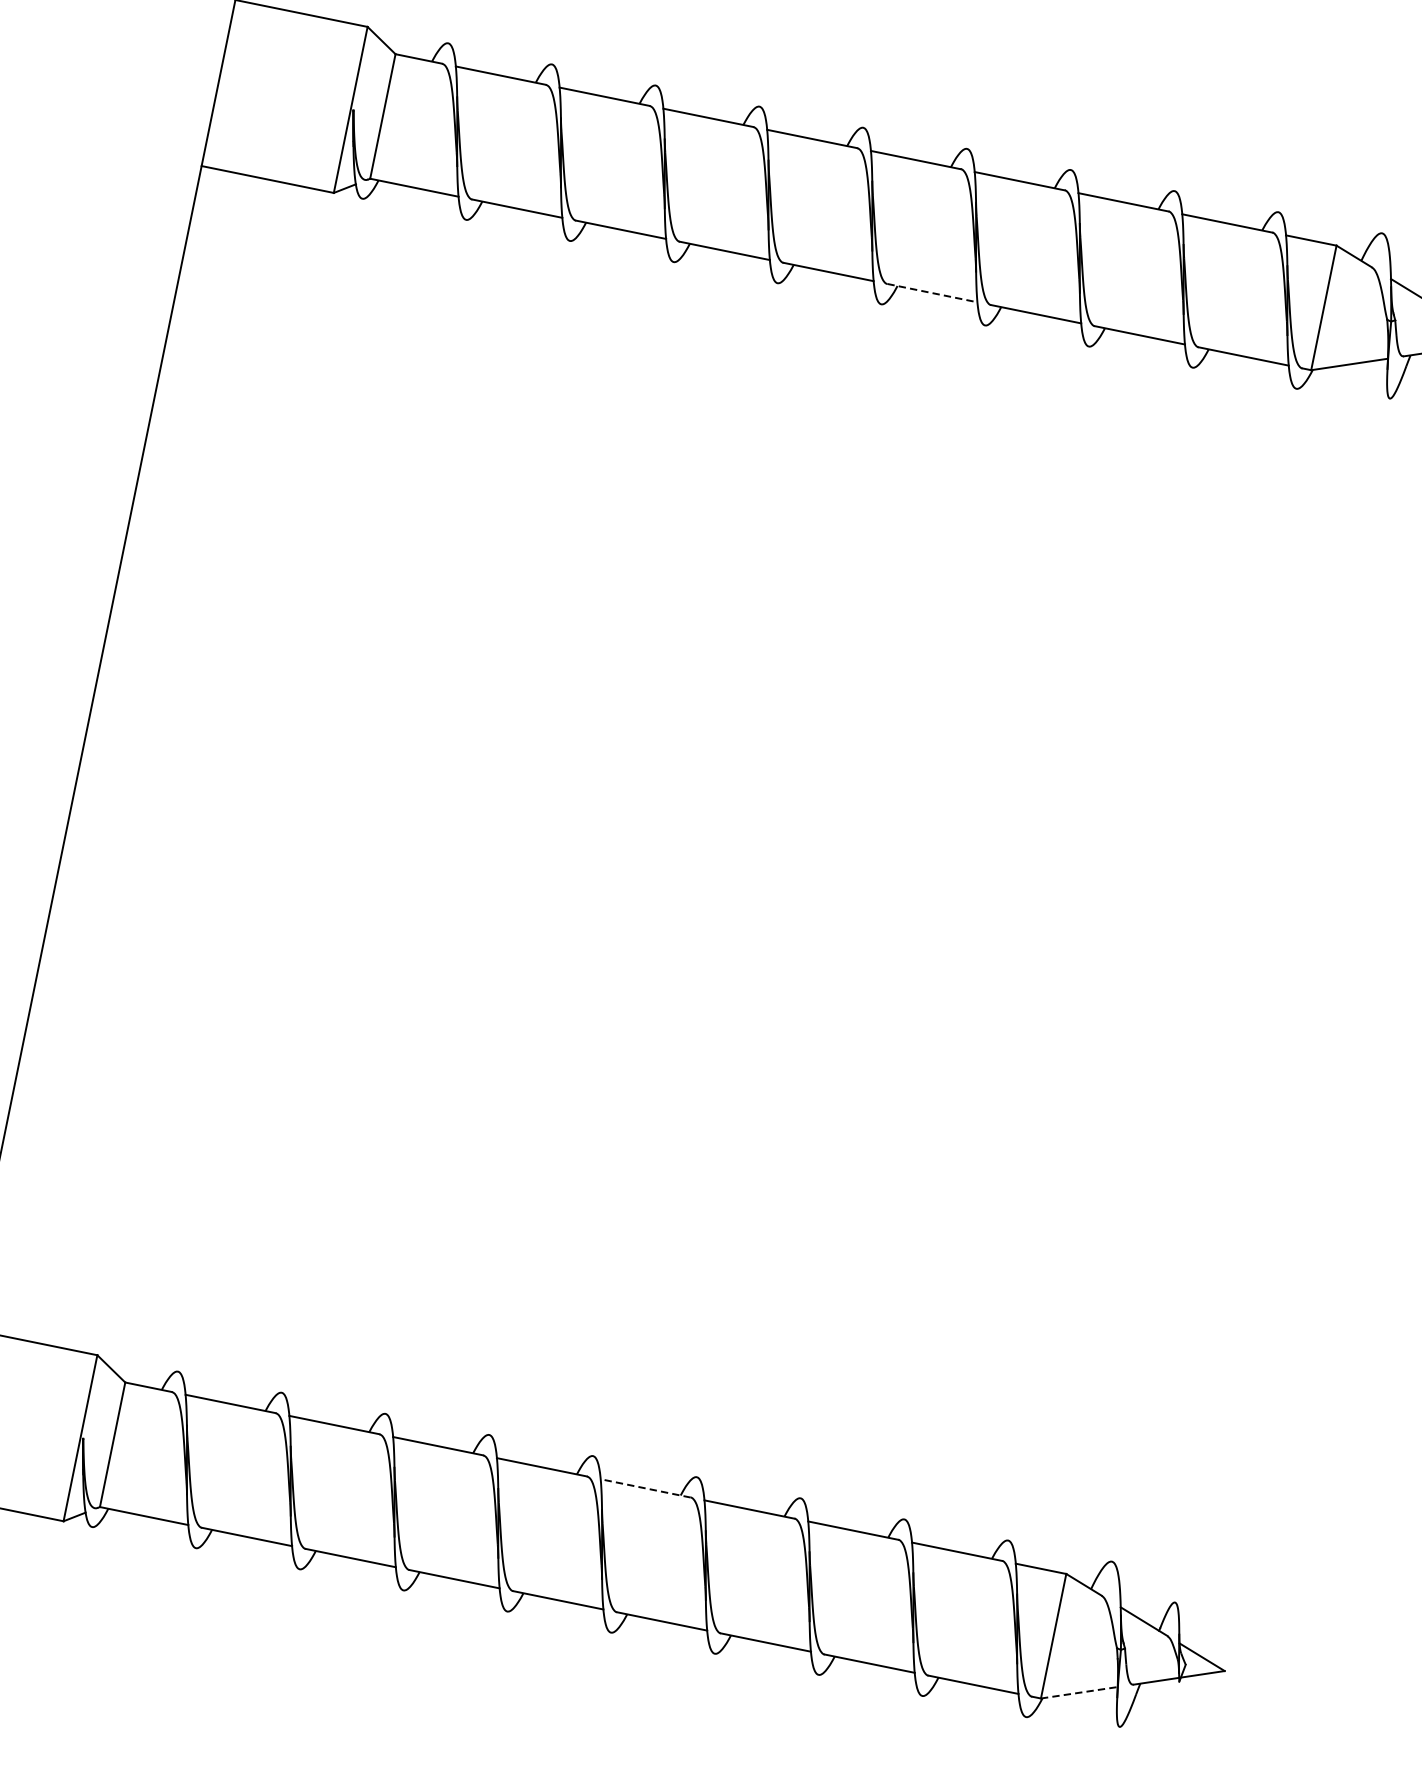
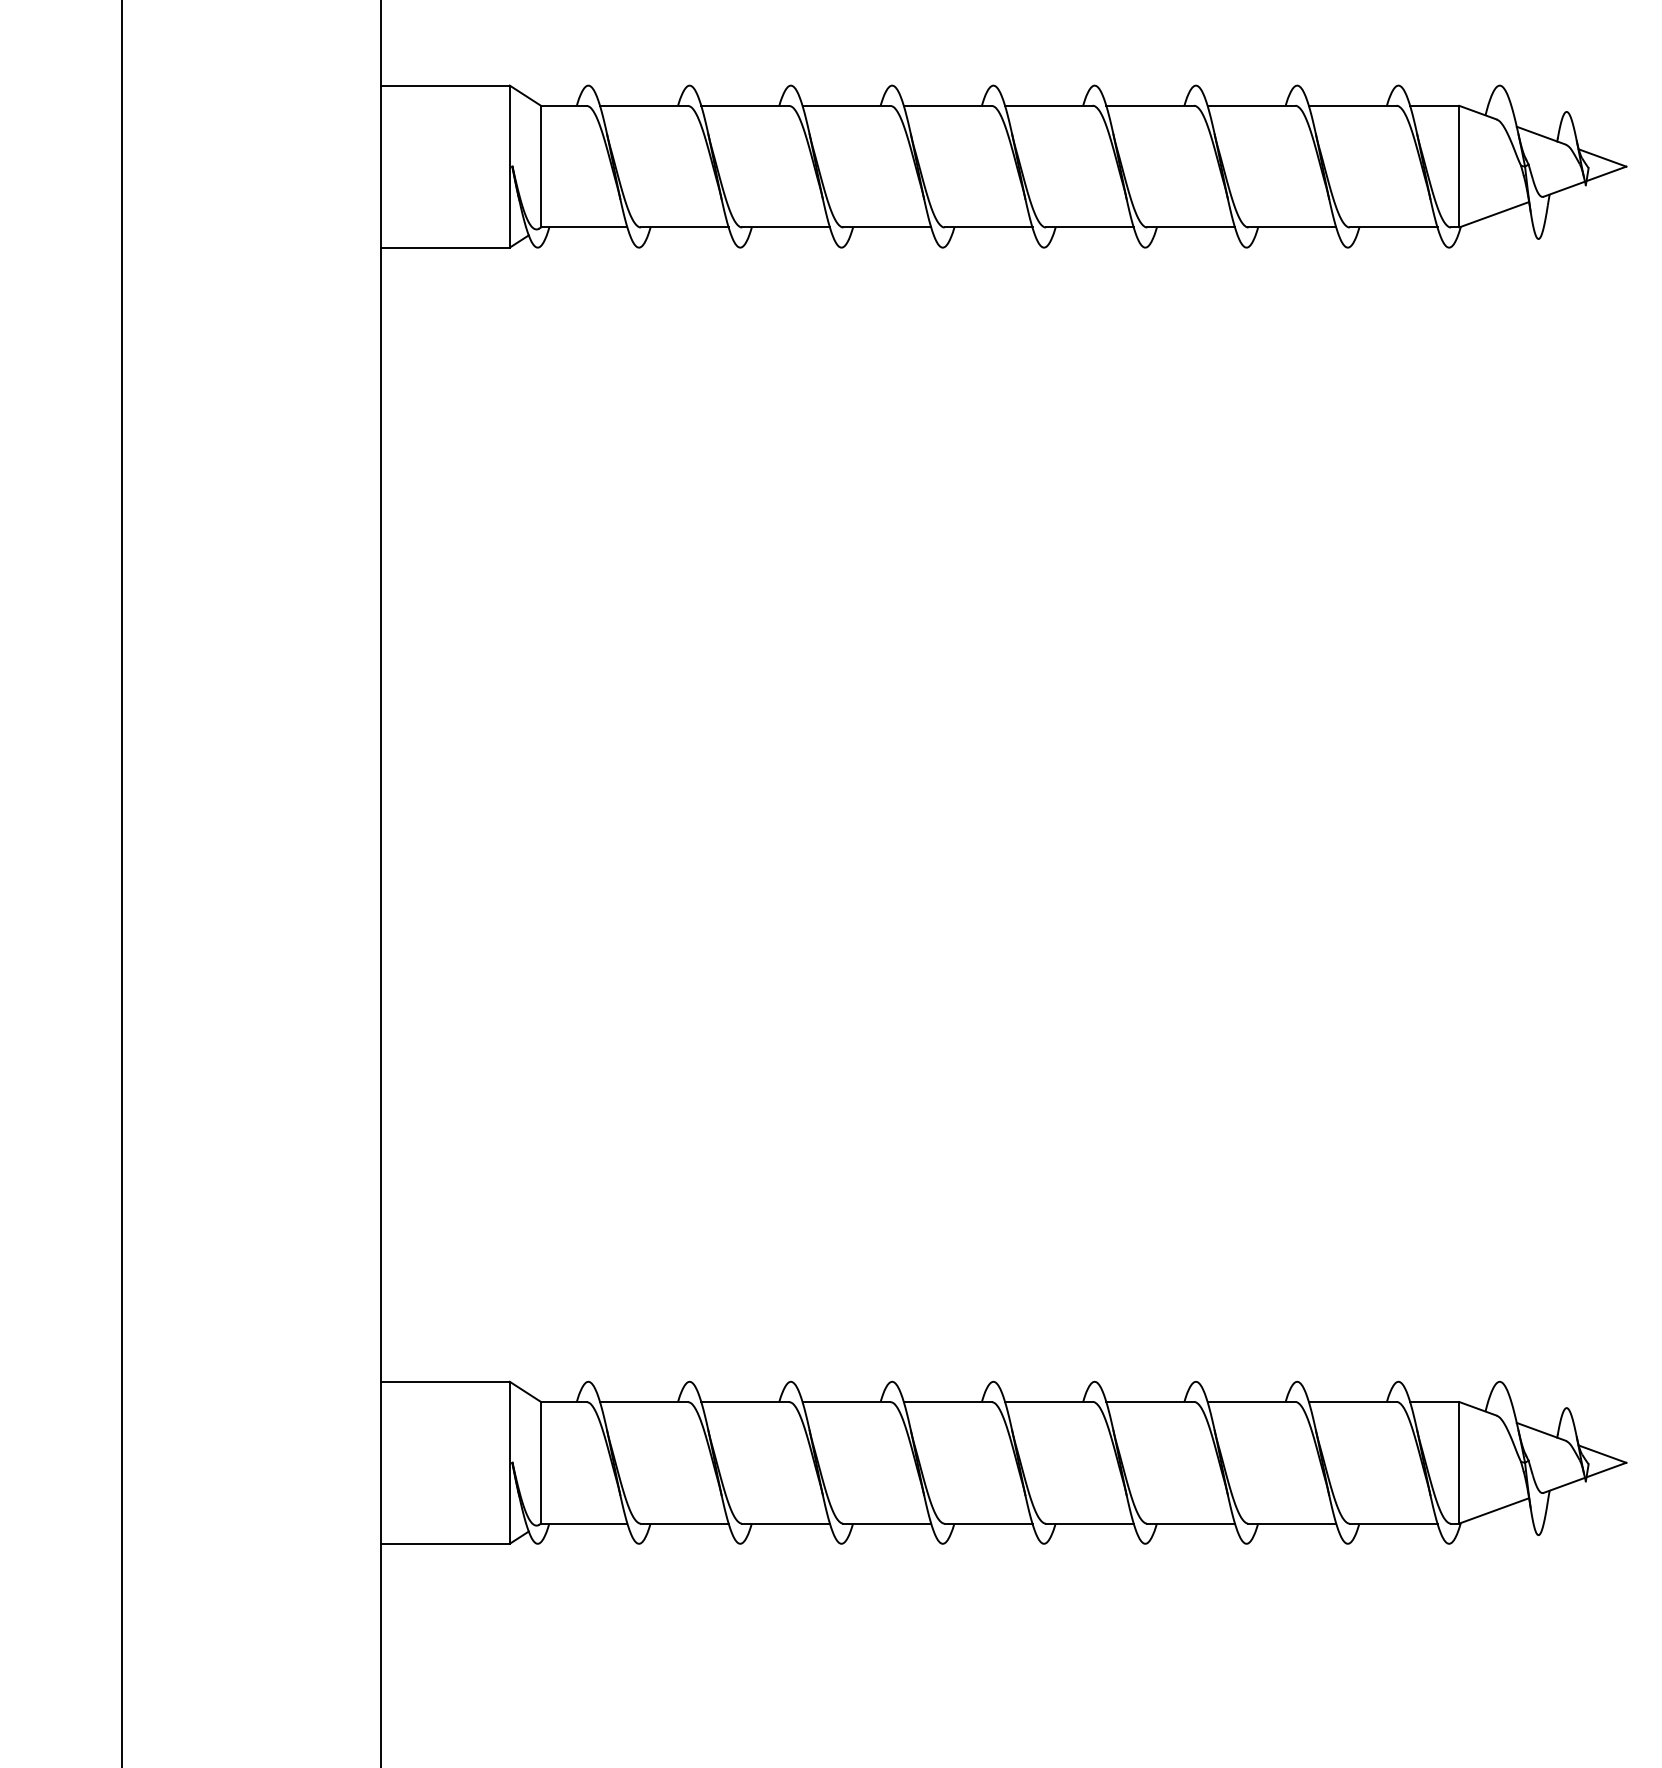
line: (932, 293) -> (1089, 227), dashed -> solid
line: (645, 1488) -> (1048, 1402), dashed -> solid
line: (1079, 1692) -> (1494, 1510), dashed -> solid

